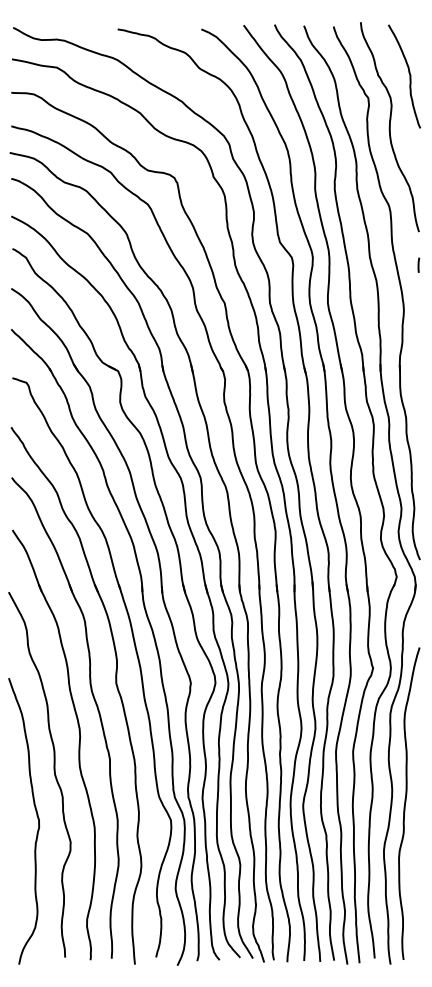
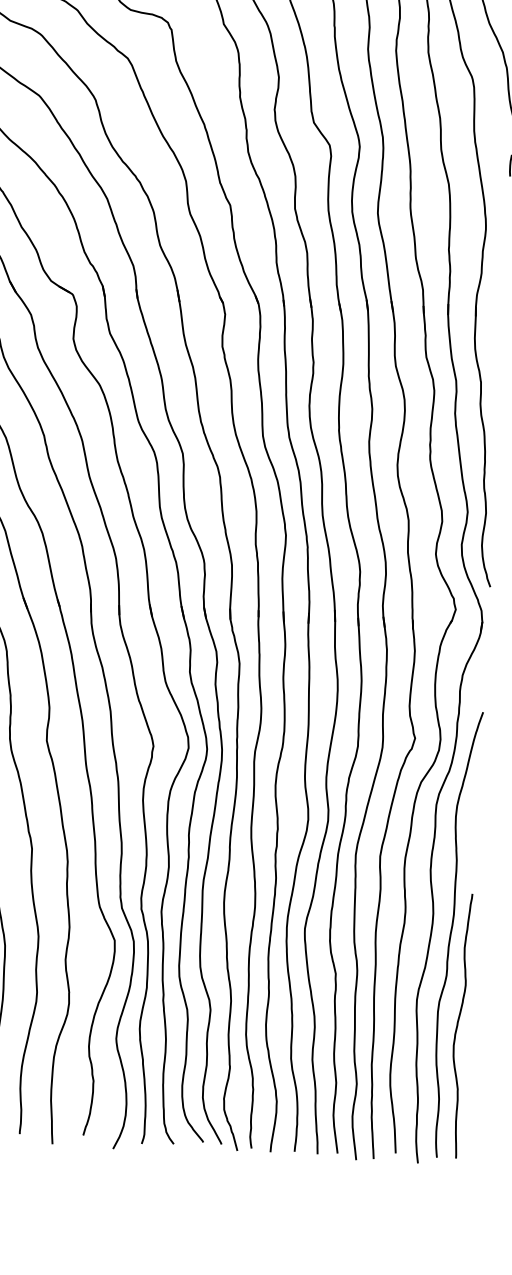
curve: (414, 865) -> (459, 1023), added

